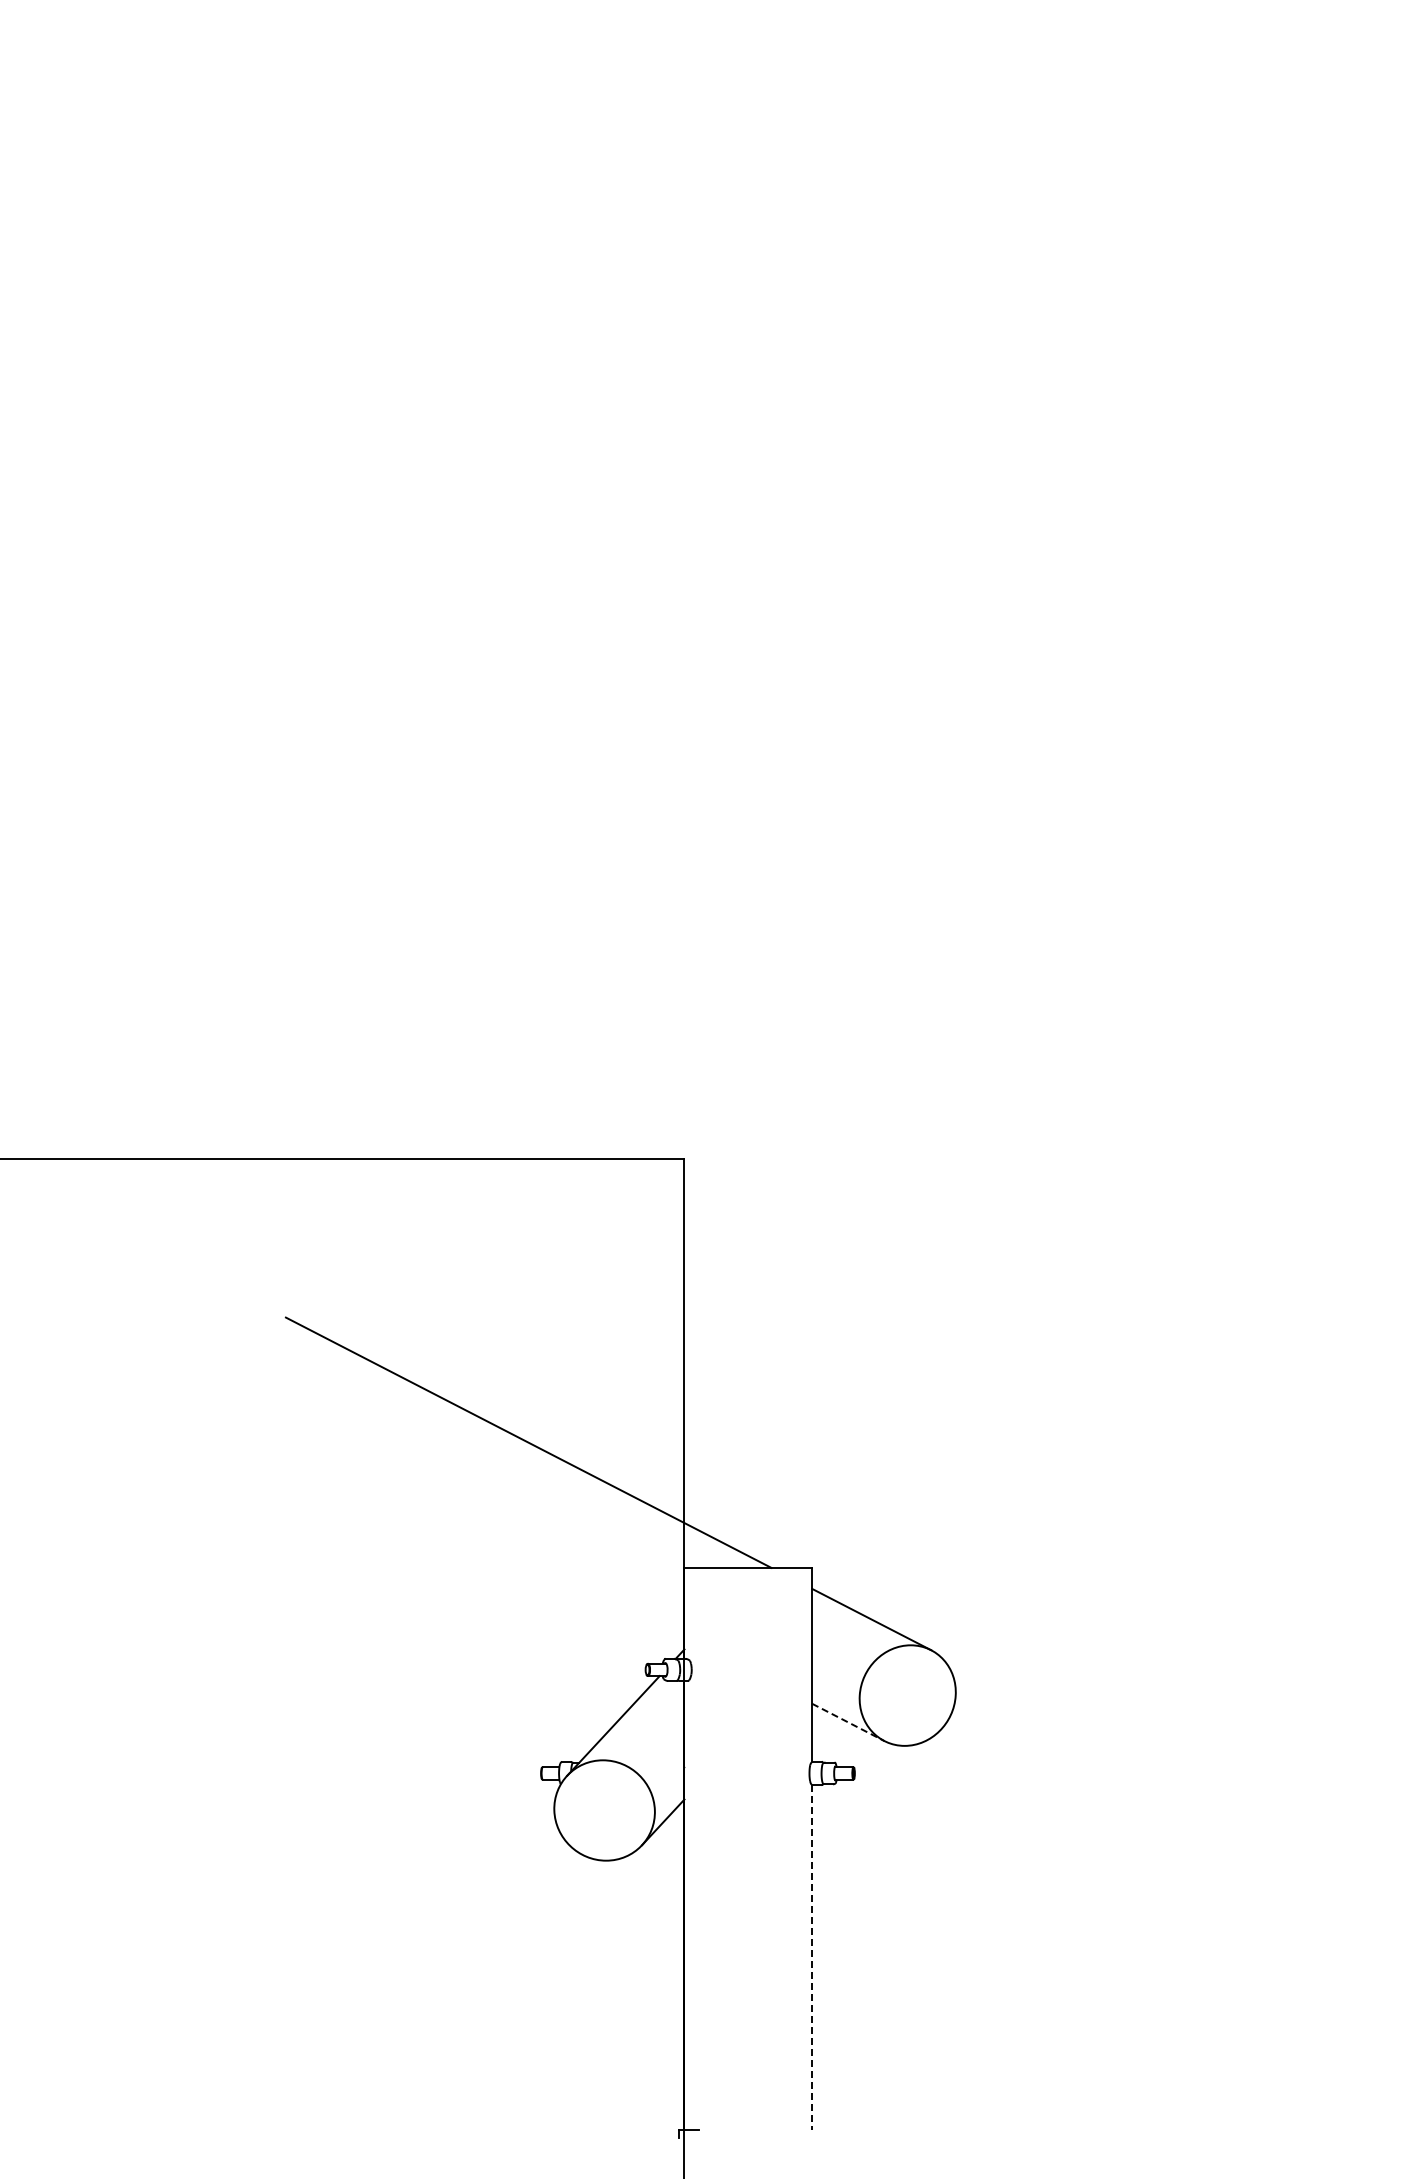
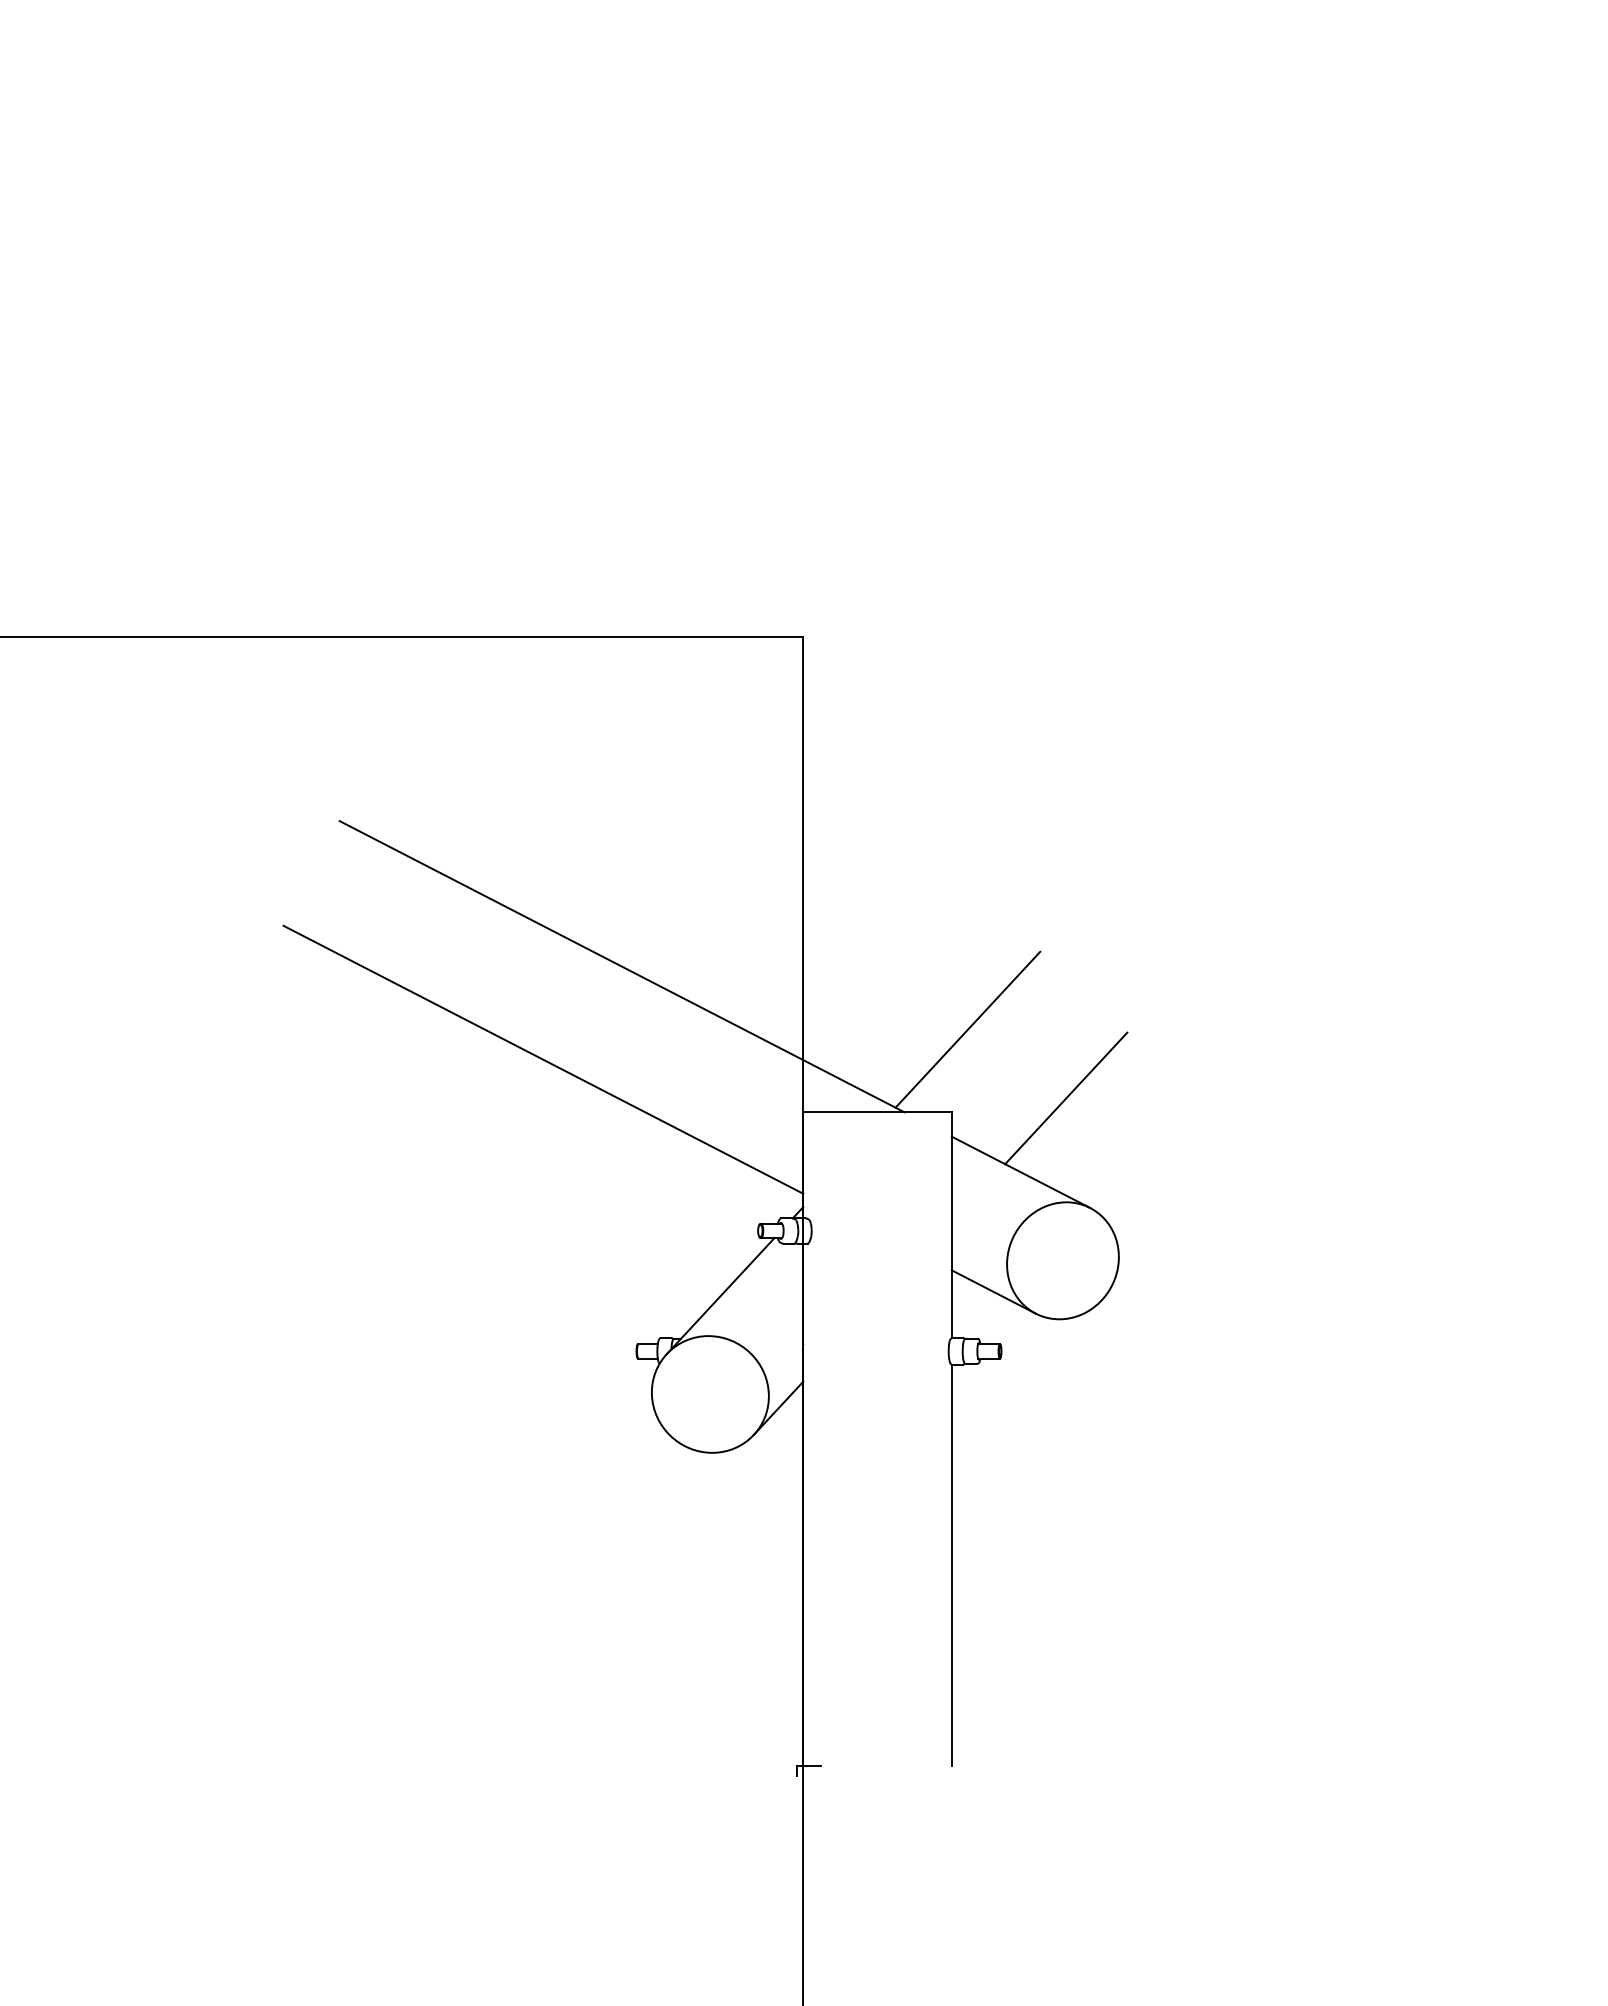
line: (825, 1496) -> (967, 1029), added
line: (460, 1522) -> (542, 1059), added
line: (910, 1555) -> (1066, 1097), added
line: (848, 1722) -> (994, 1292), dashed -> solid
line: (812, 1957) -> (952, 1565), dashed -> solid

